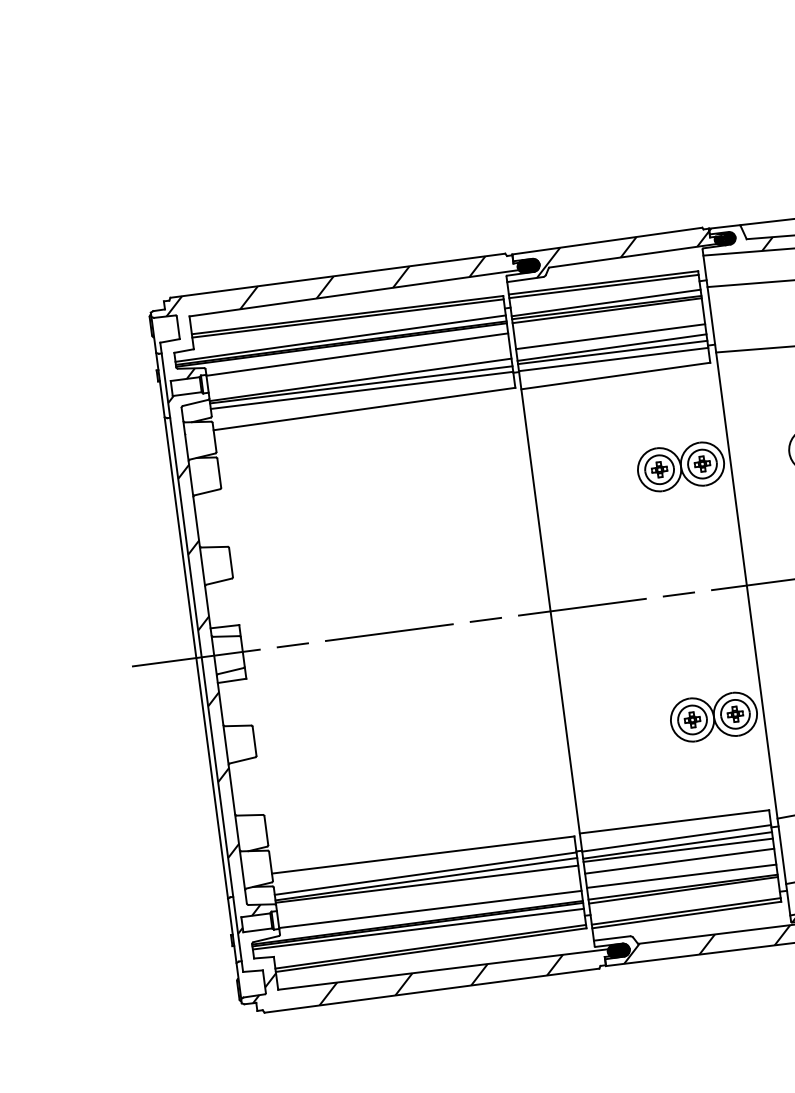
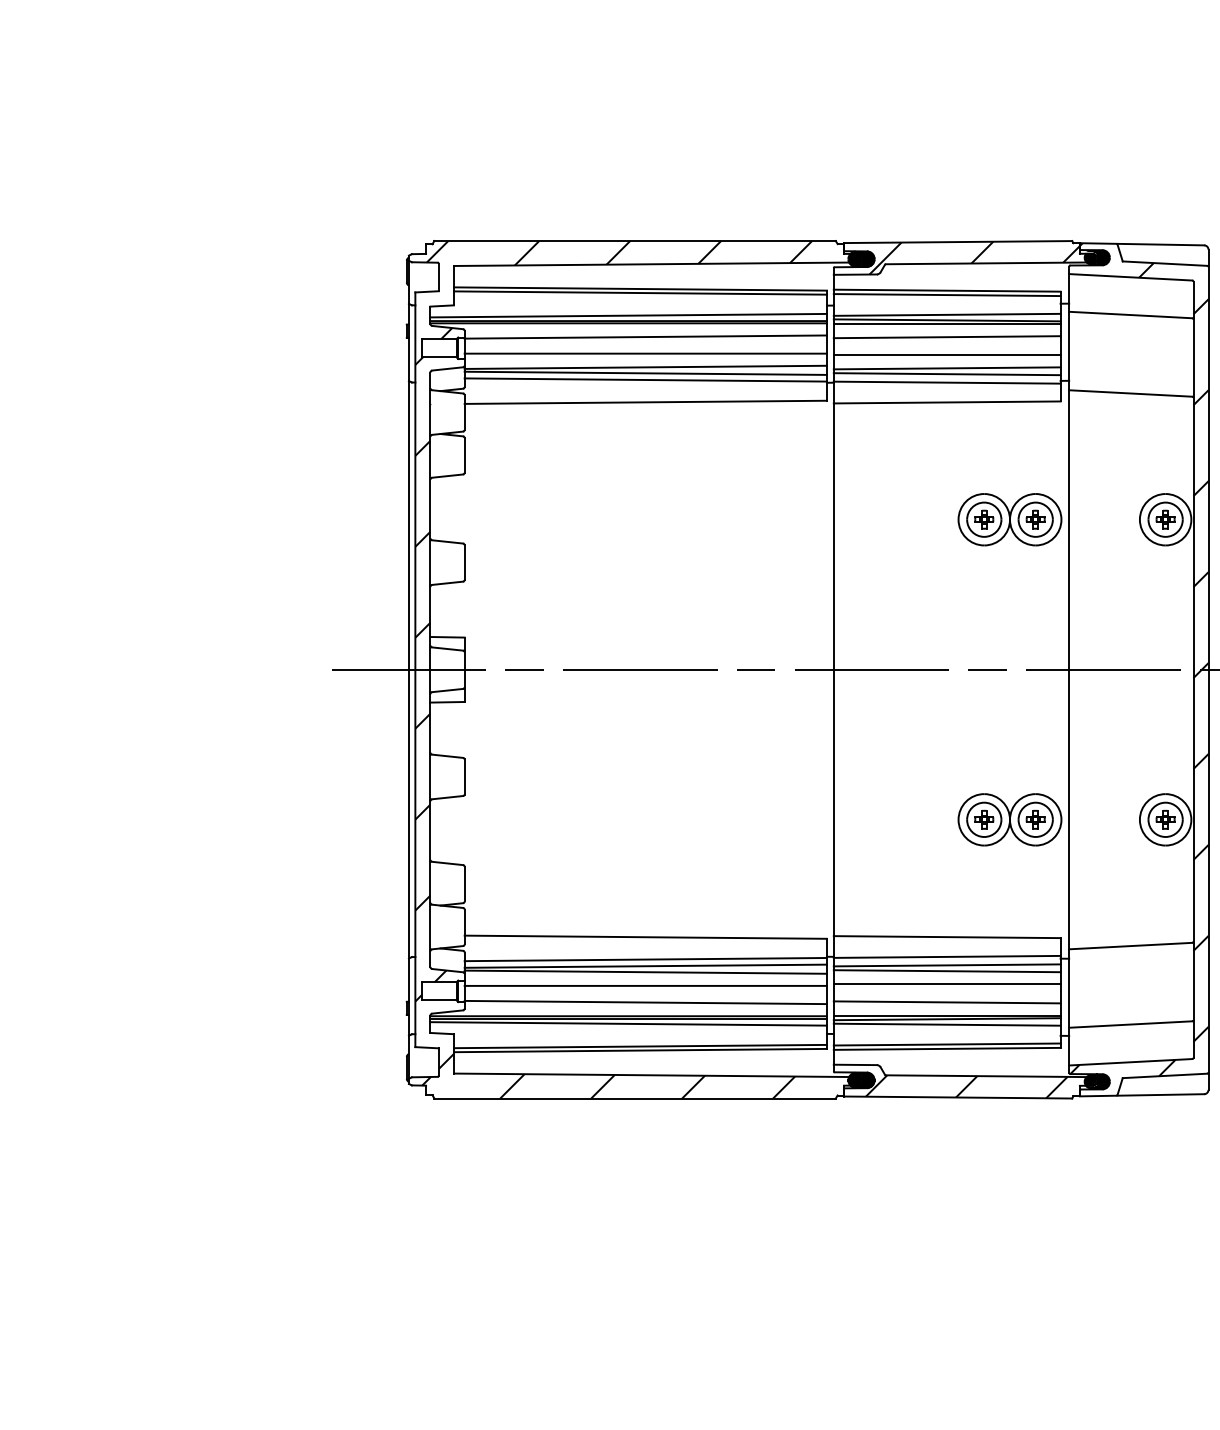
line: (608, 321) -> (946, 337), added
line: (358, 368) -> (645, 353), added
line: (683, 894) -> (946, 1024), added
line: (428, 895) -> (645, 985), added

